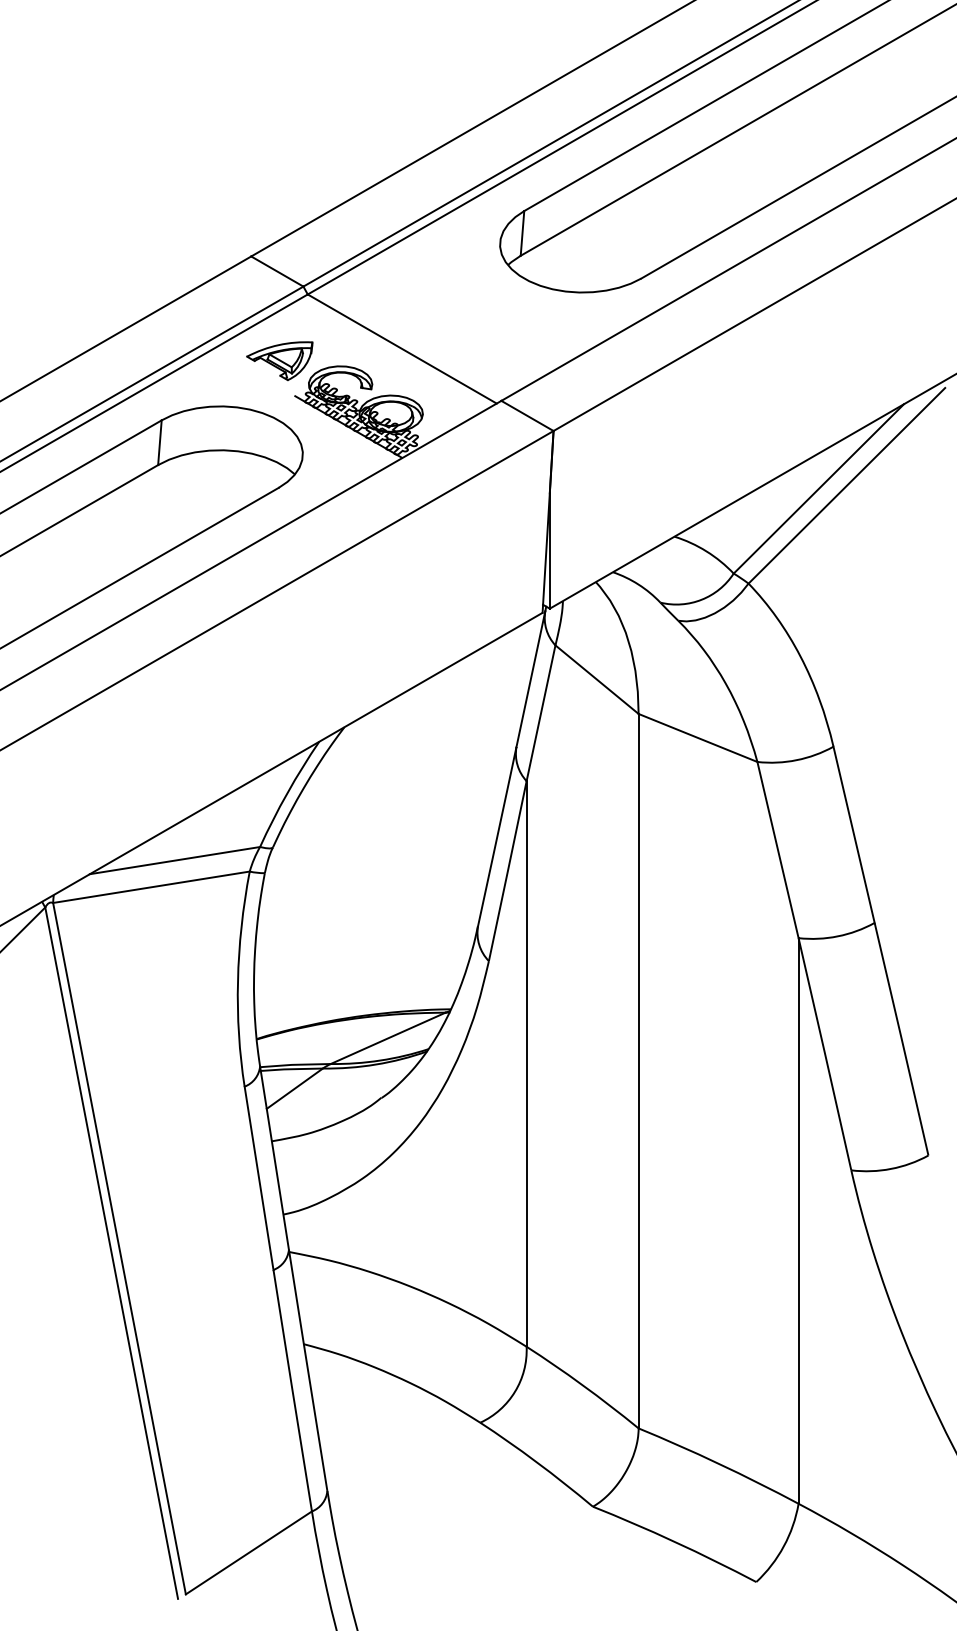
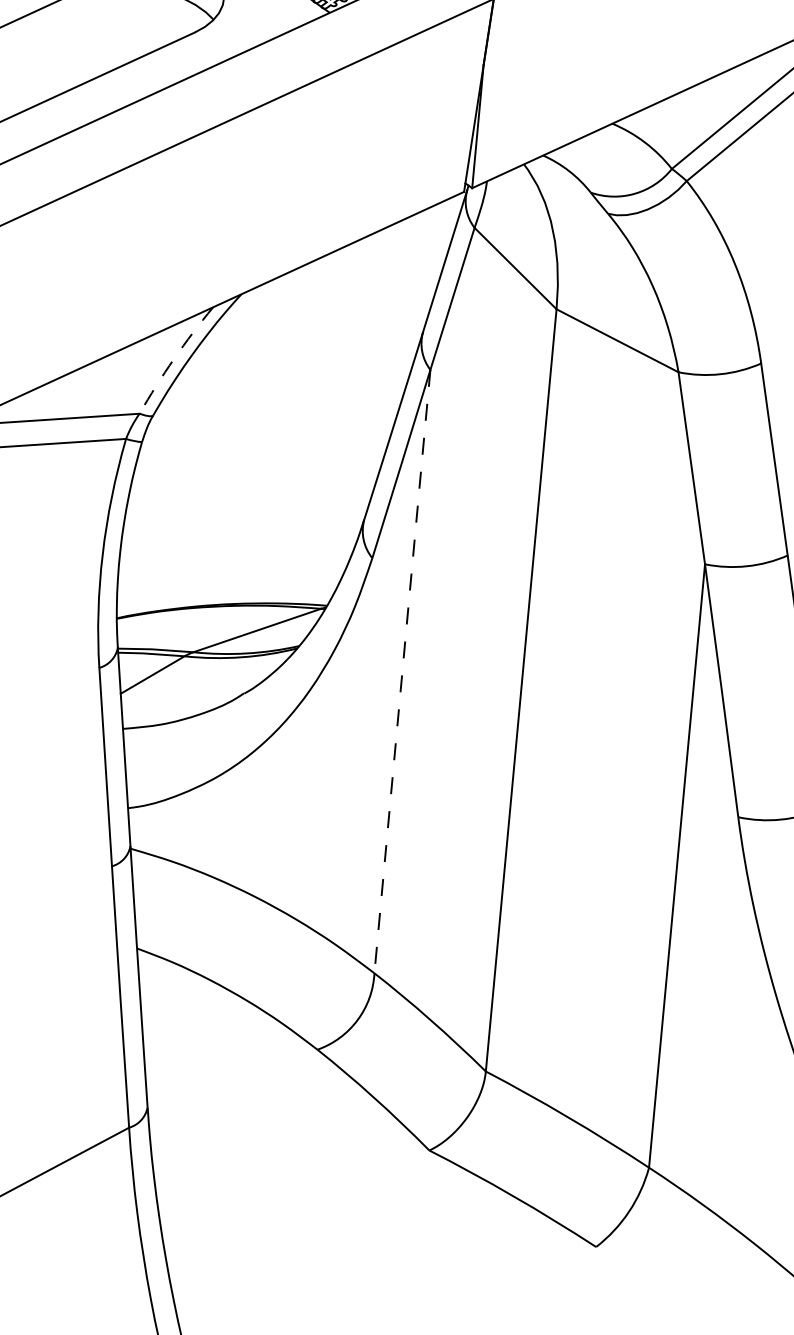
arc: (287, 793) -> (174, 359), solid -> dashed
line: (526, 1063) -> (402, 671), solid -> dashed

